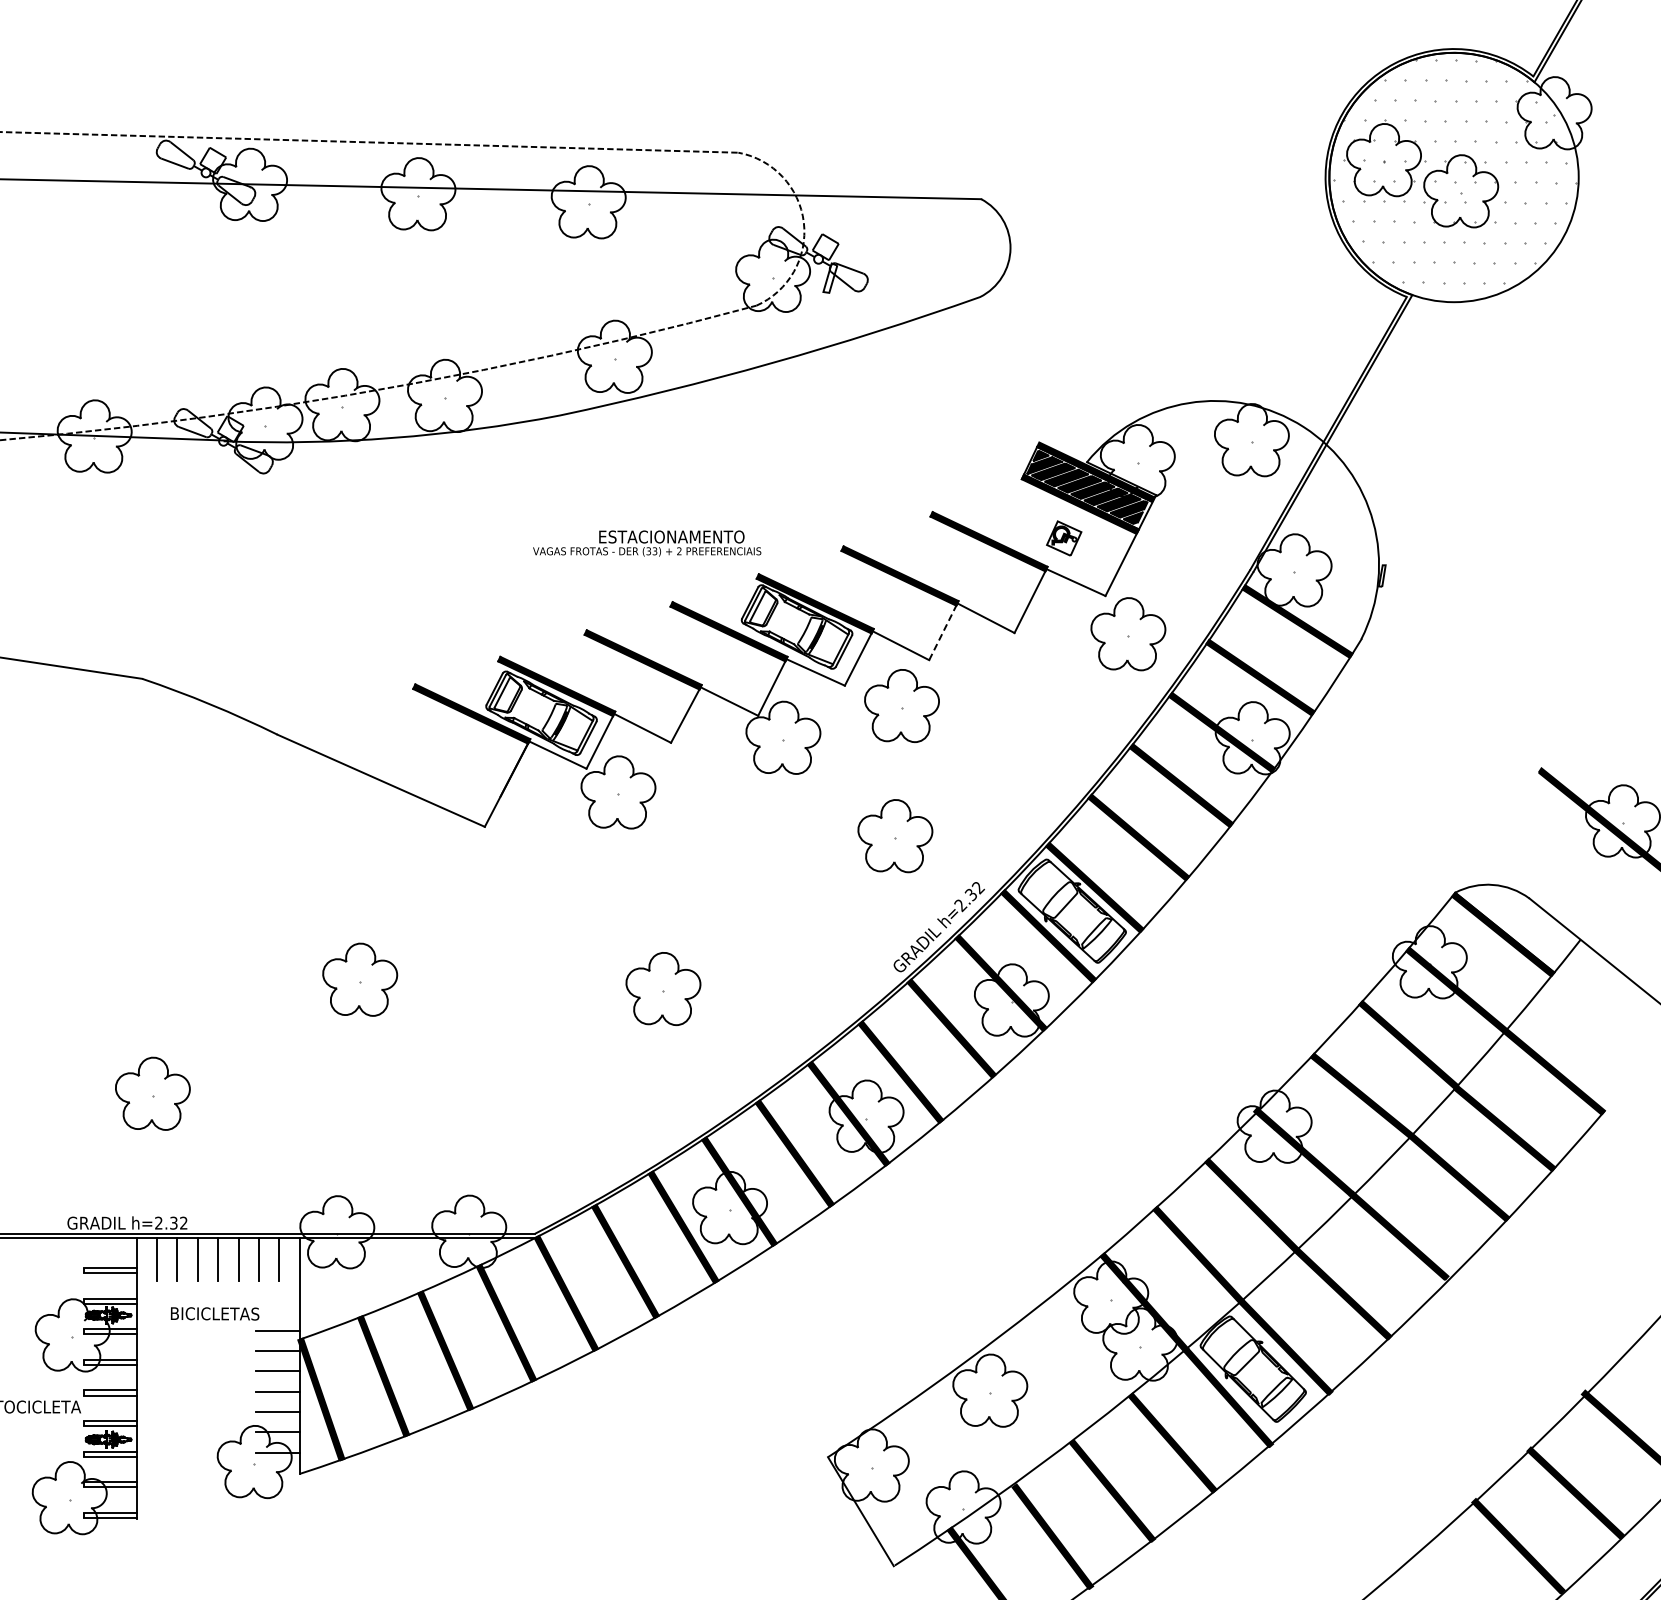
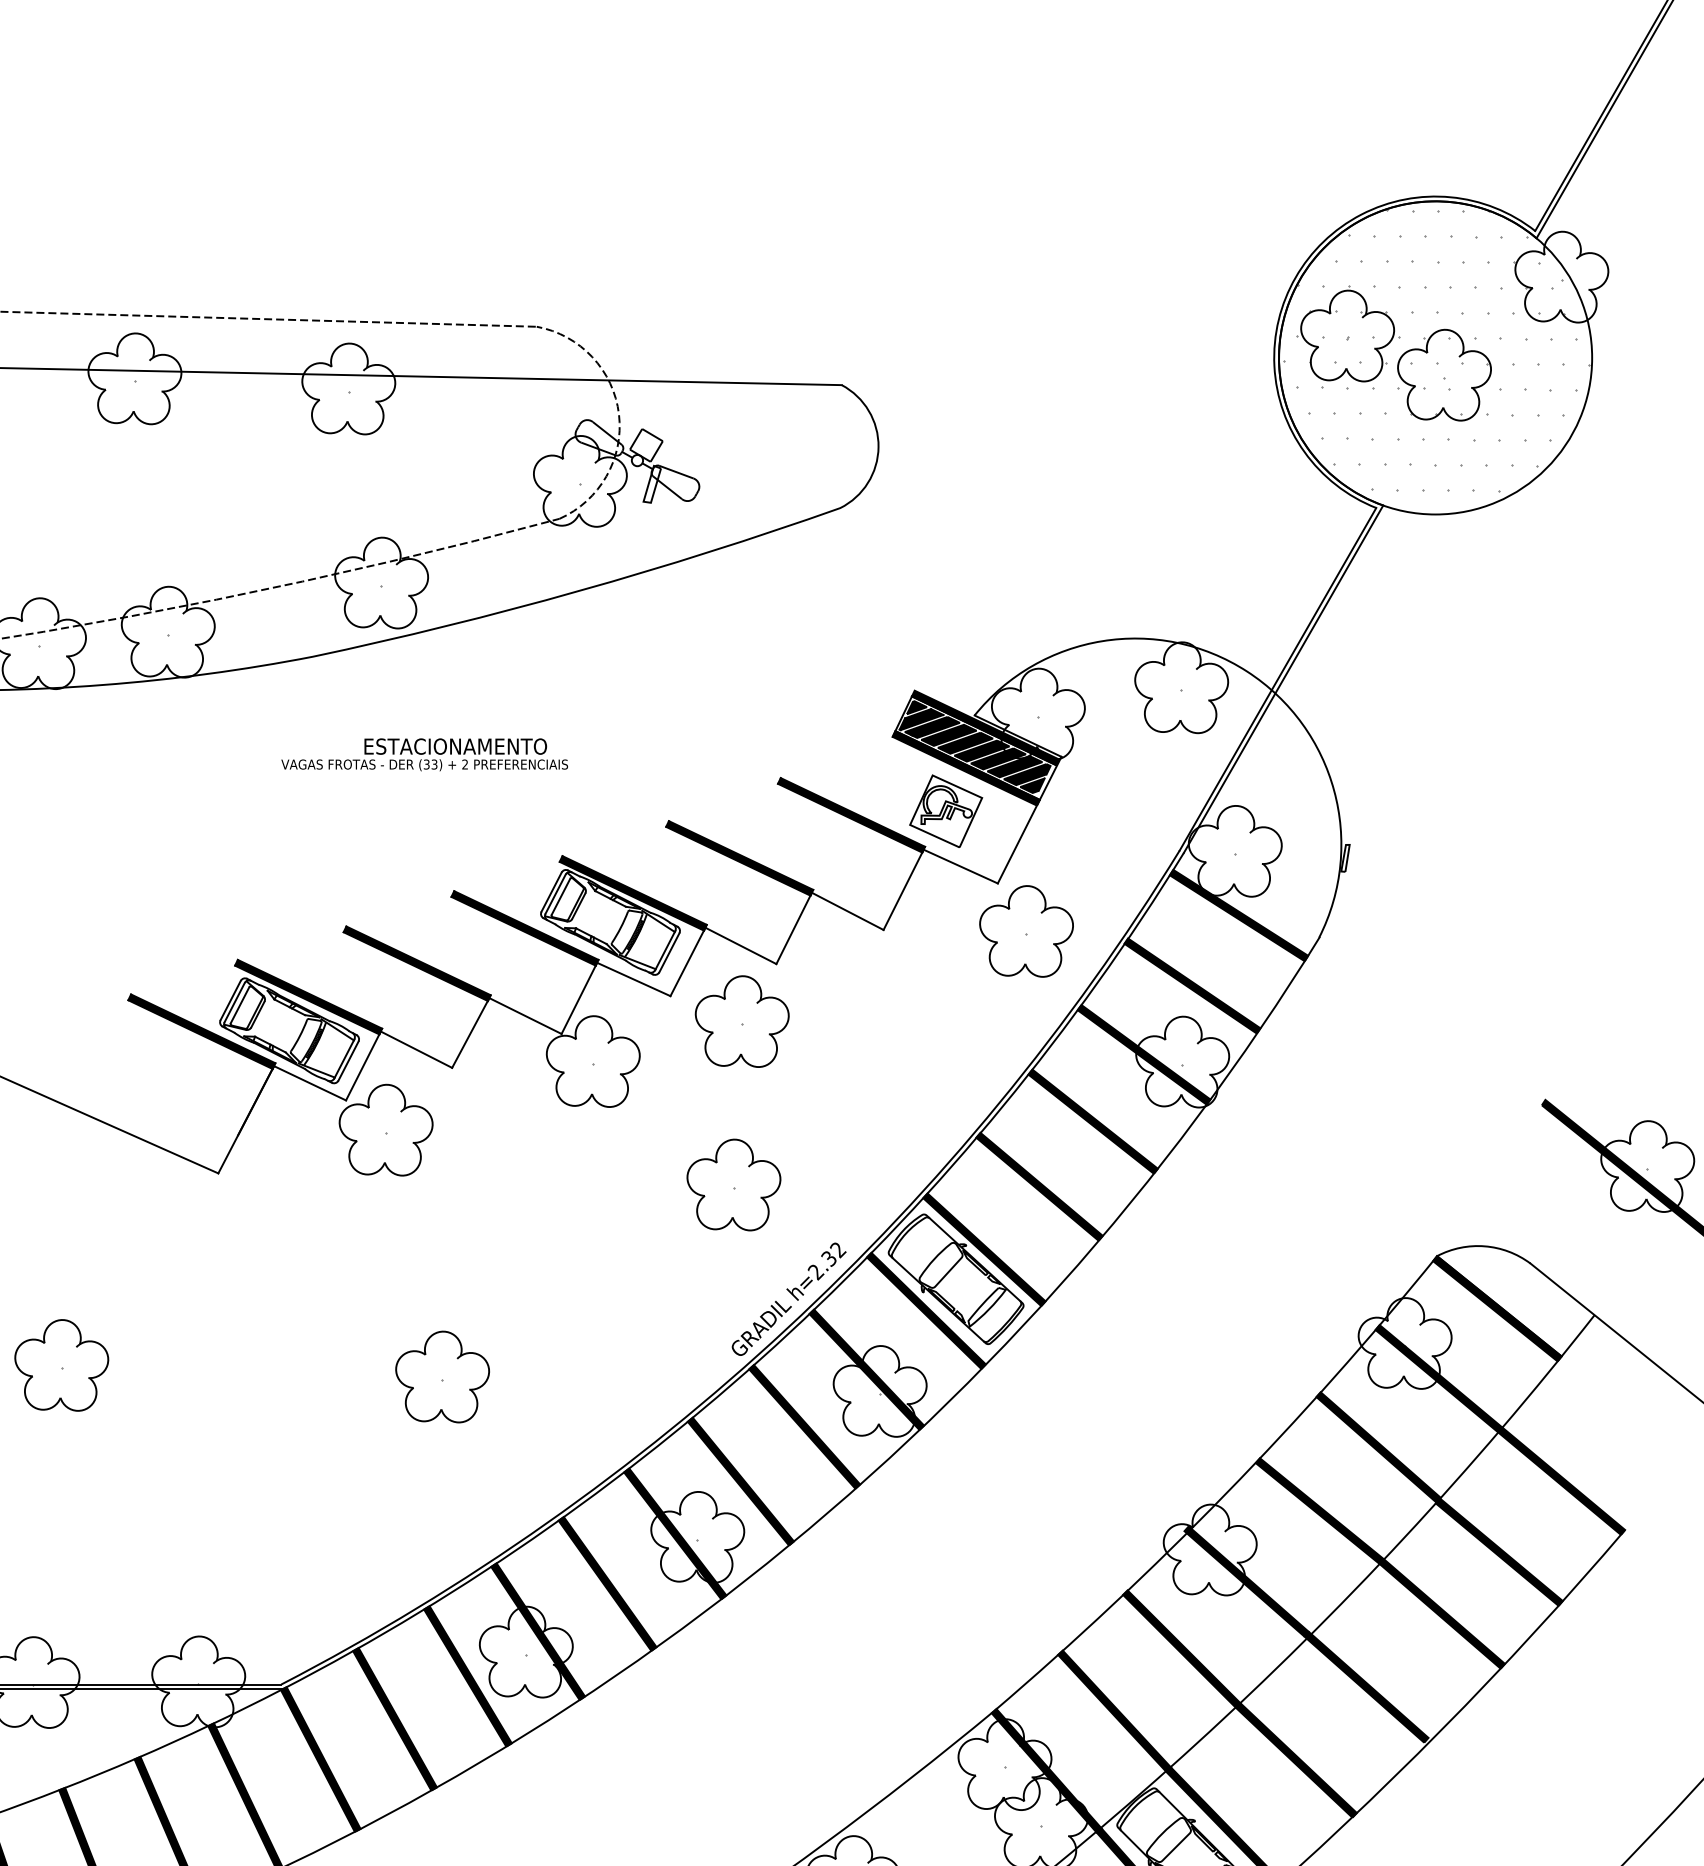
part: (1063, 538) -> (945, 811), size x1.67
text: (647, 543) -> (425, 754), moved
line: (943, 631) -> (794, 928), dashed -> solid

